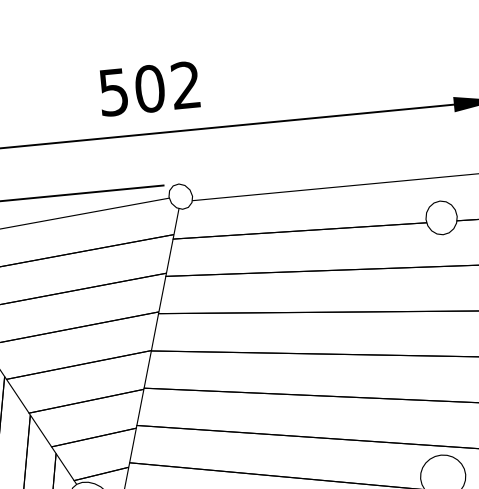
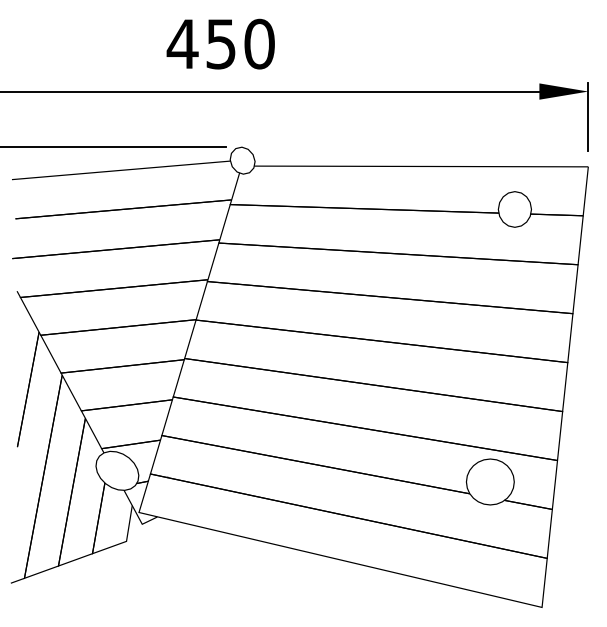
text: (149, 88) -> (220, 43), 502 -> 450

